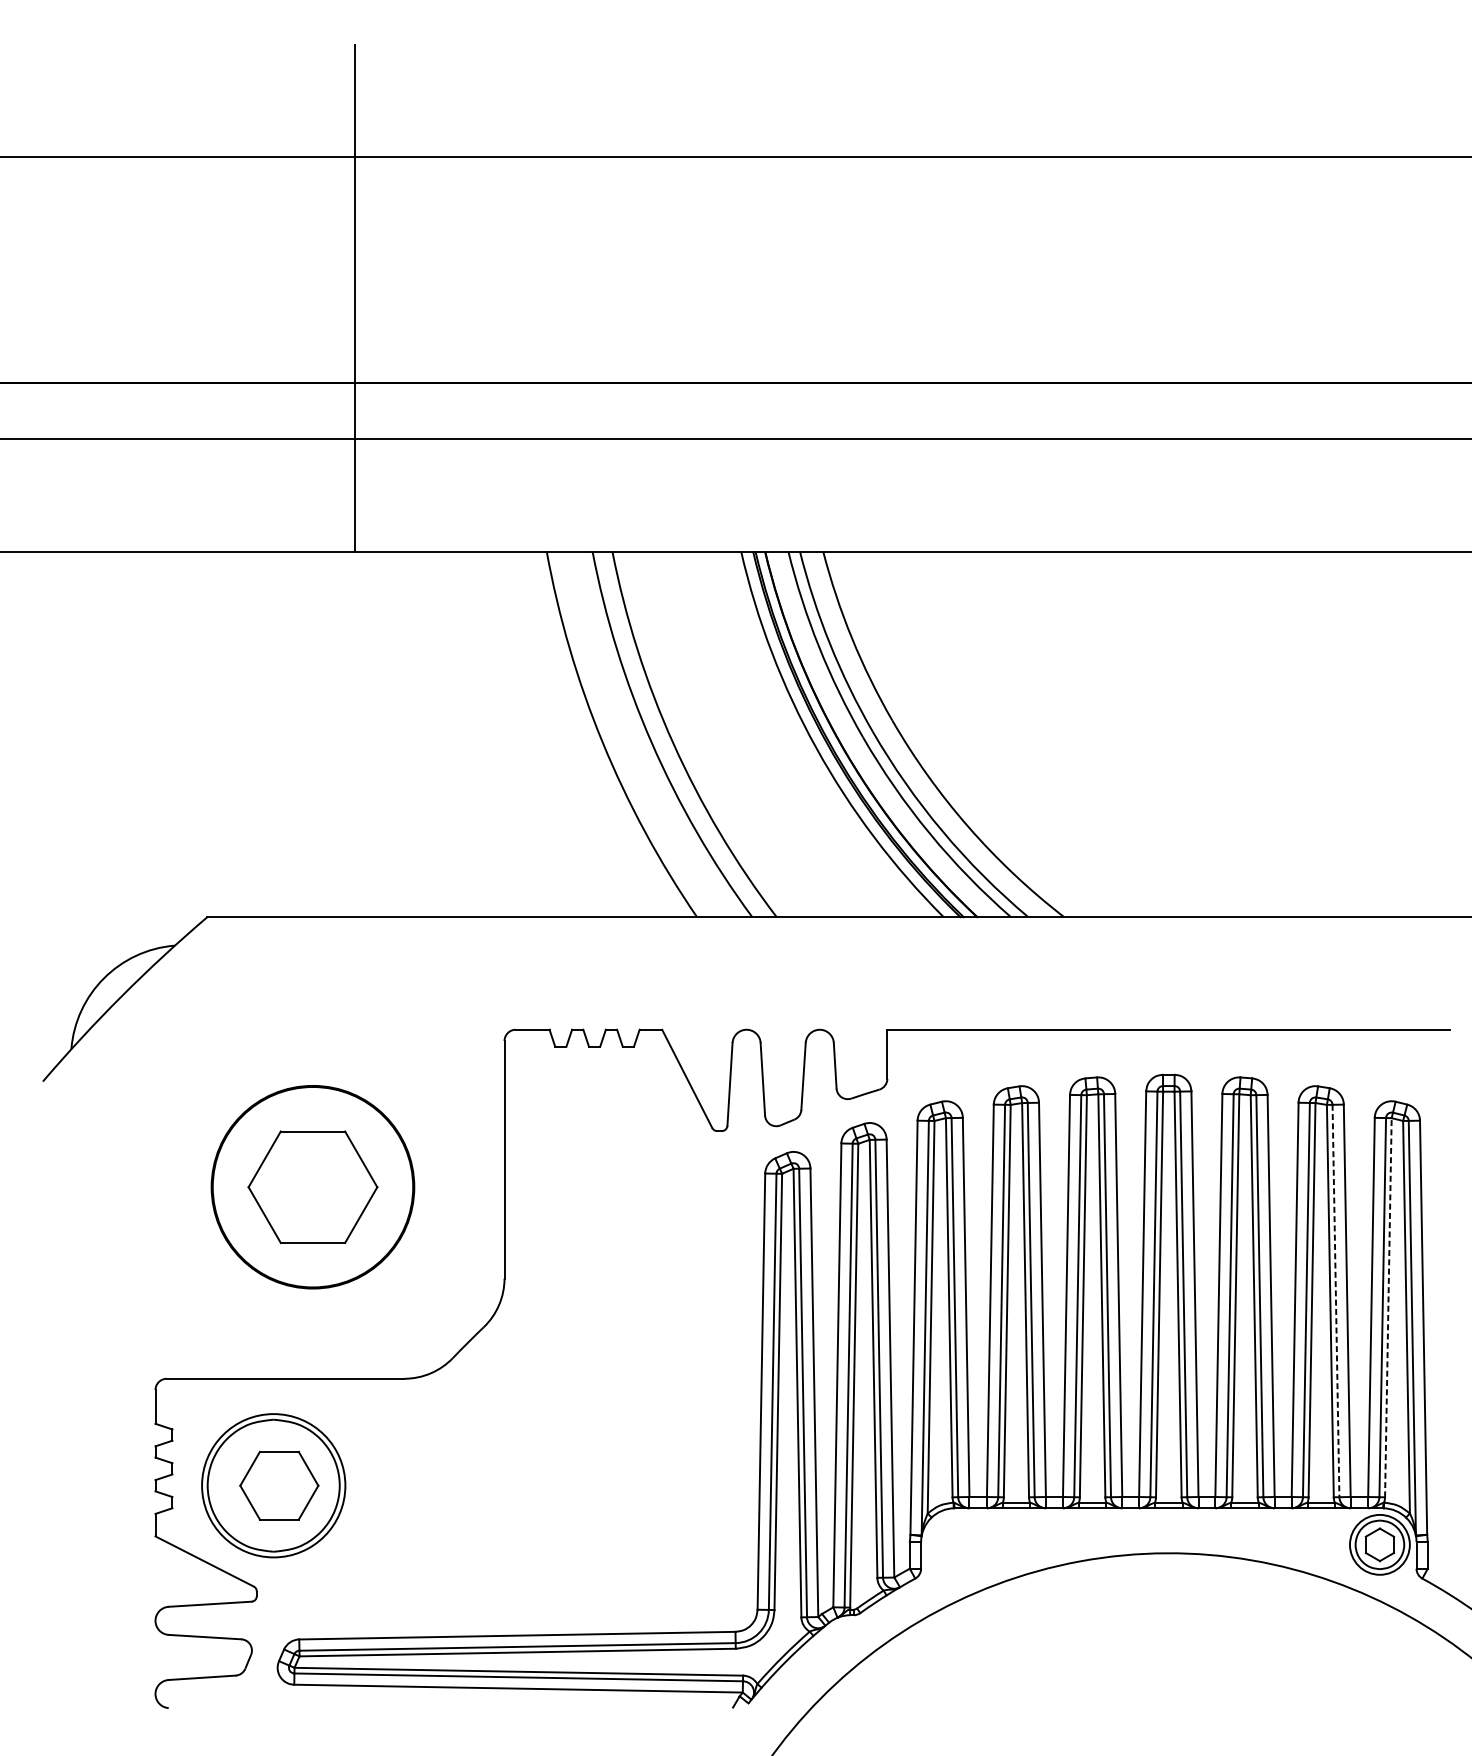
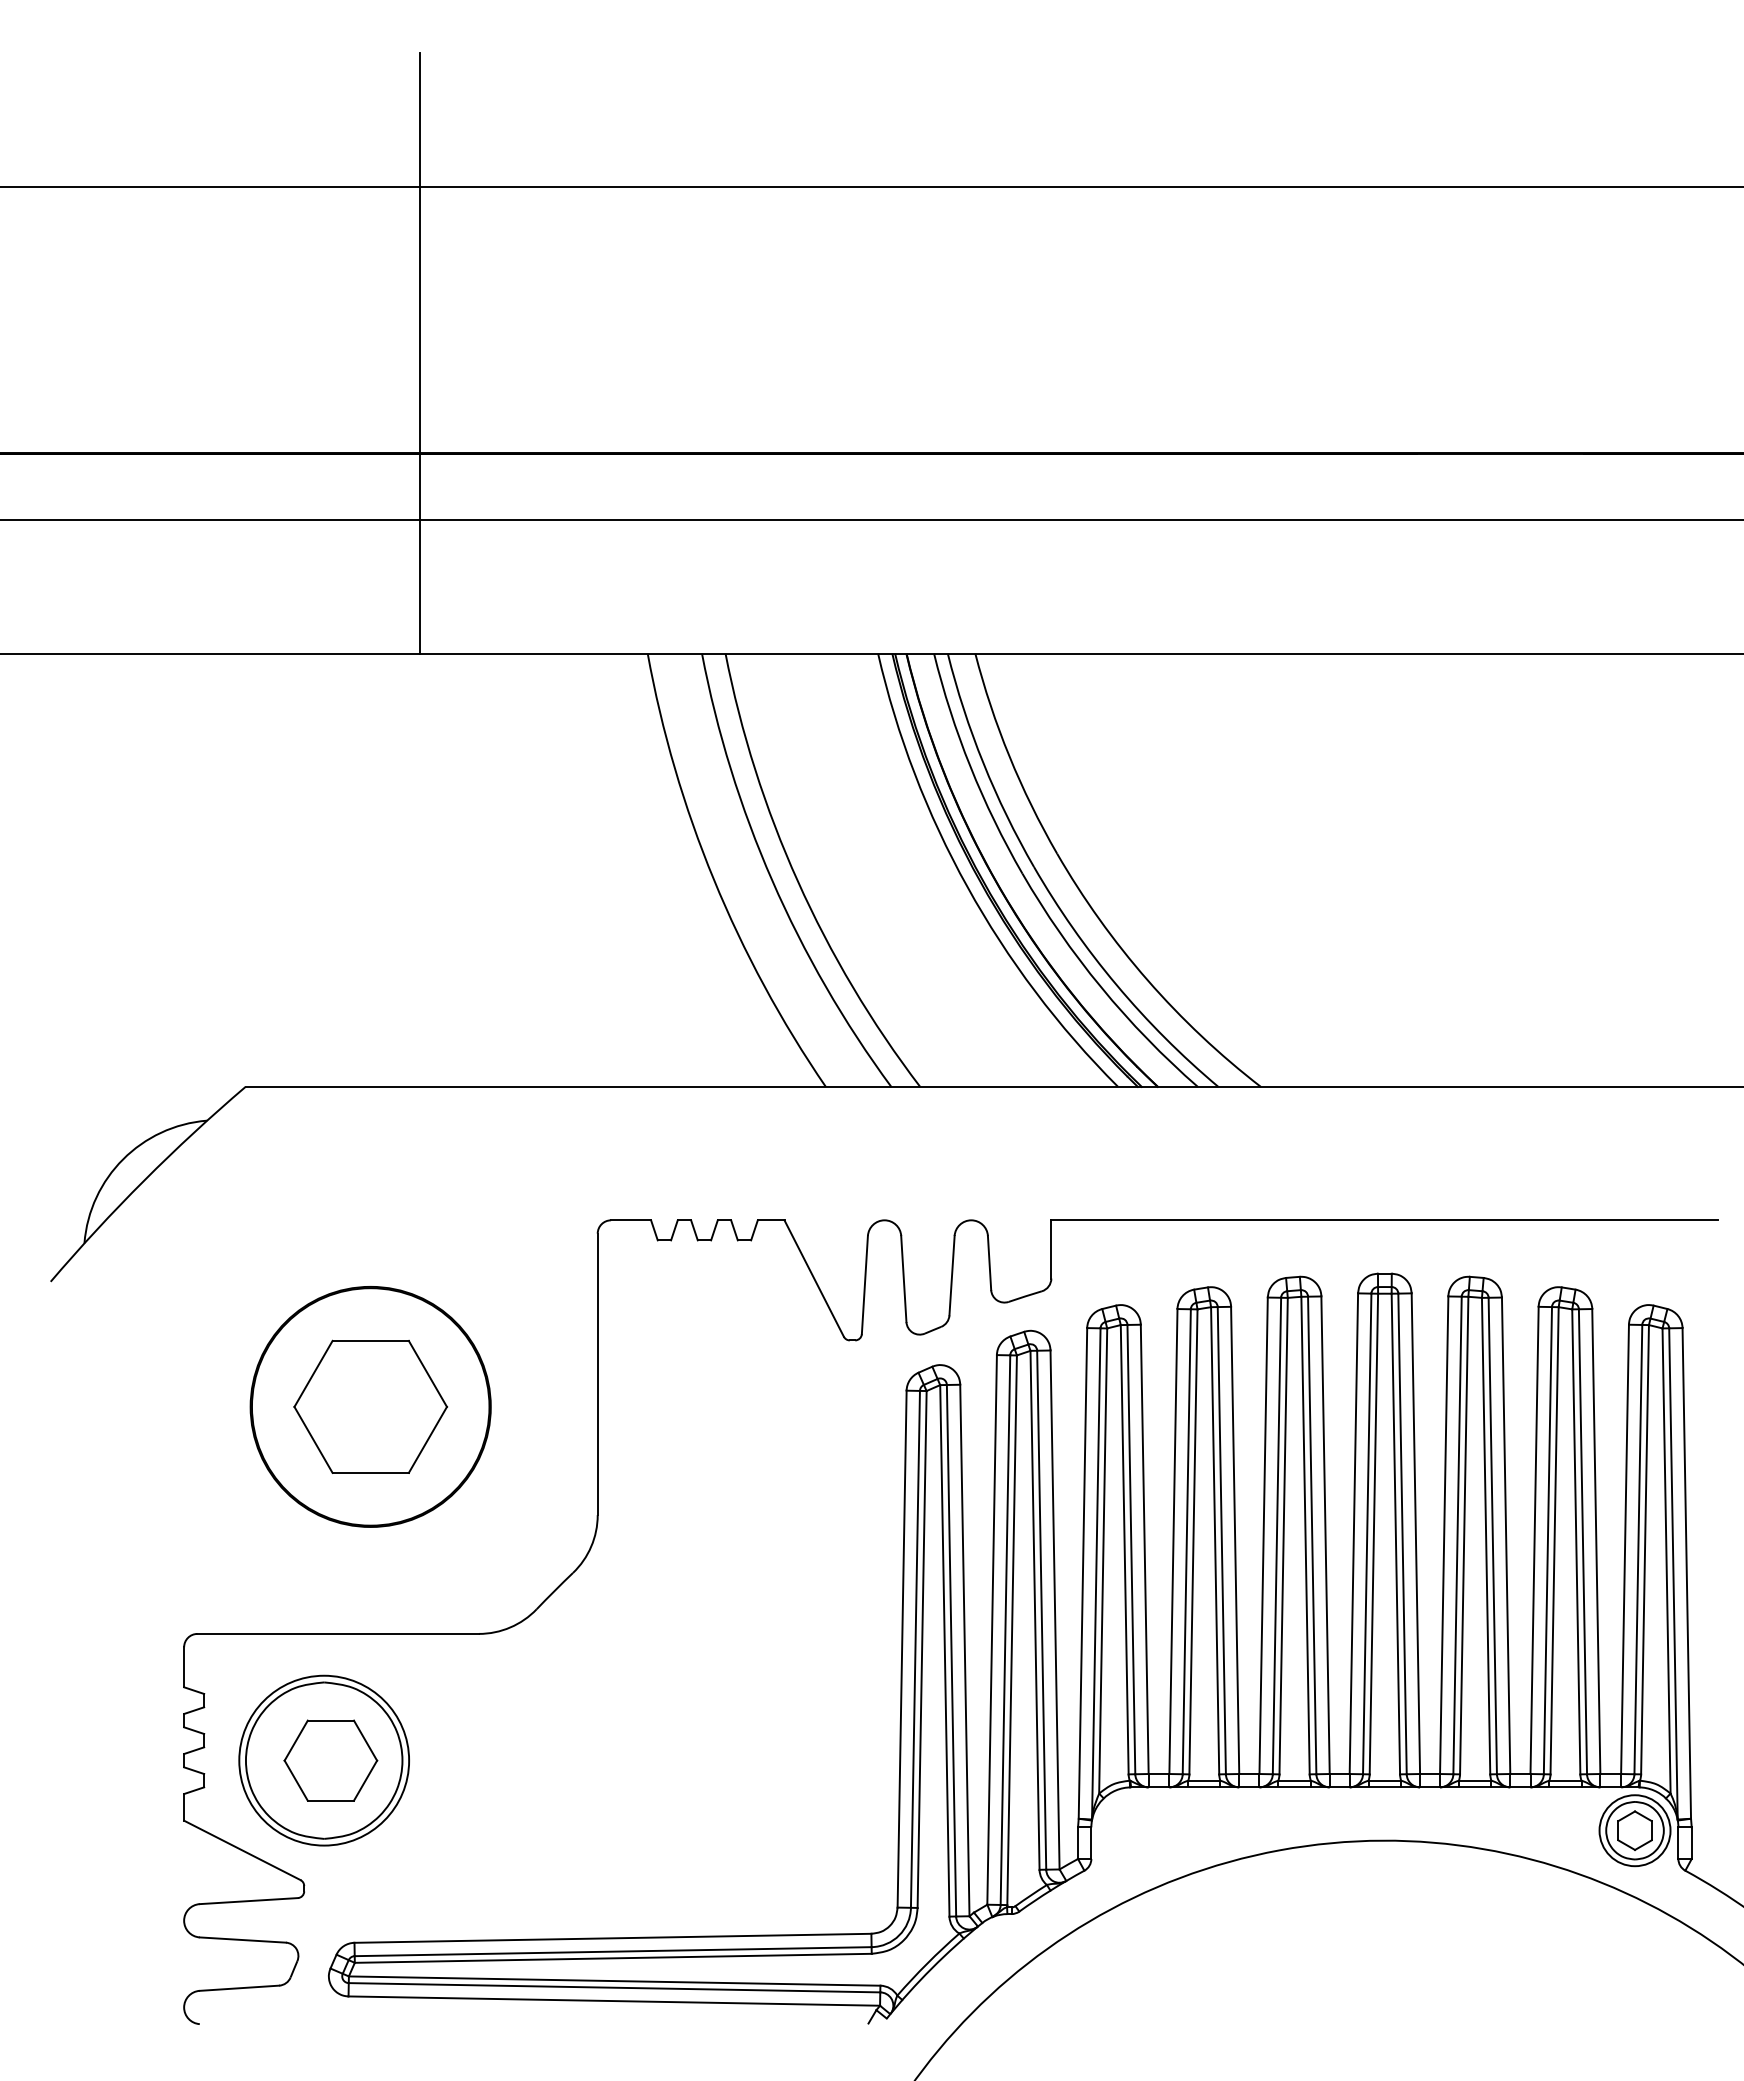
line: (1335, 1300) -> (1582, 1541), dashed -> solid
line: (1388, 1307) -> (1645, 1549), dashed -> solid

